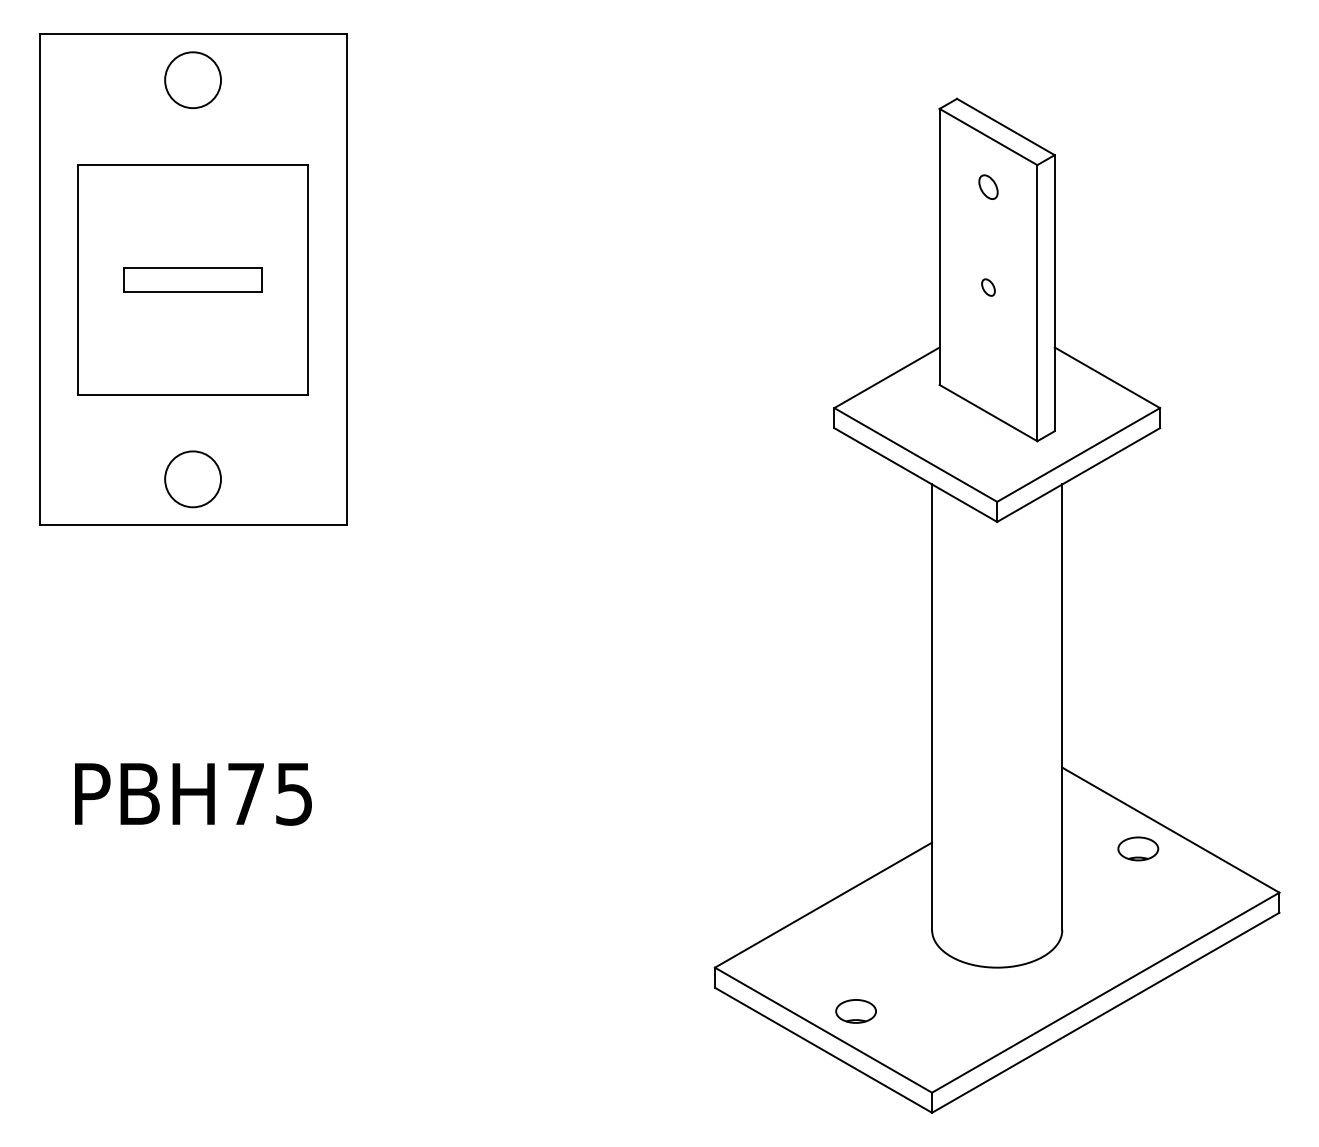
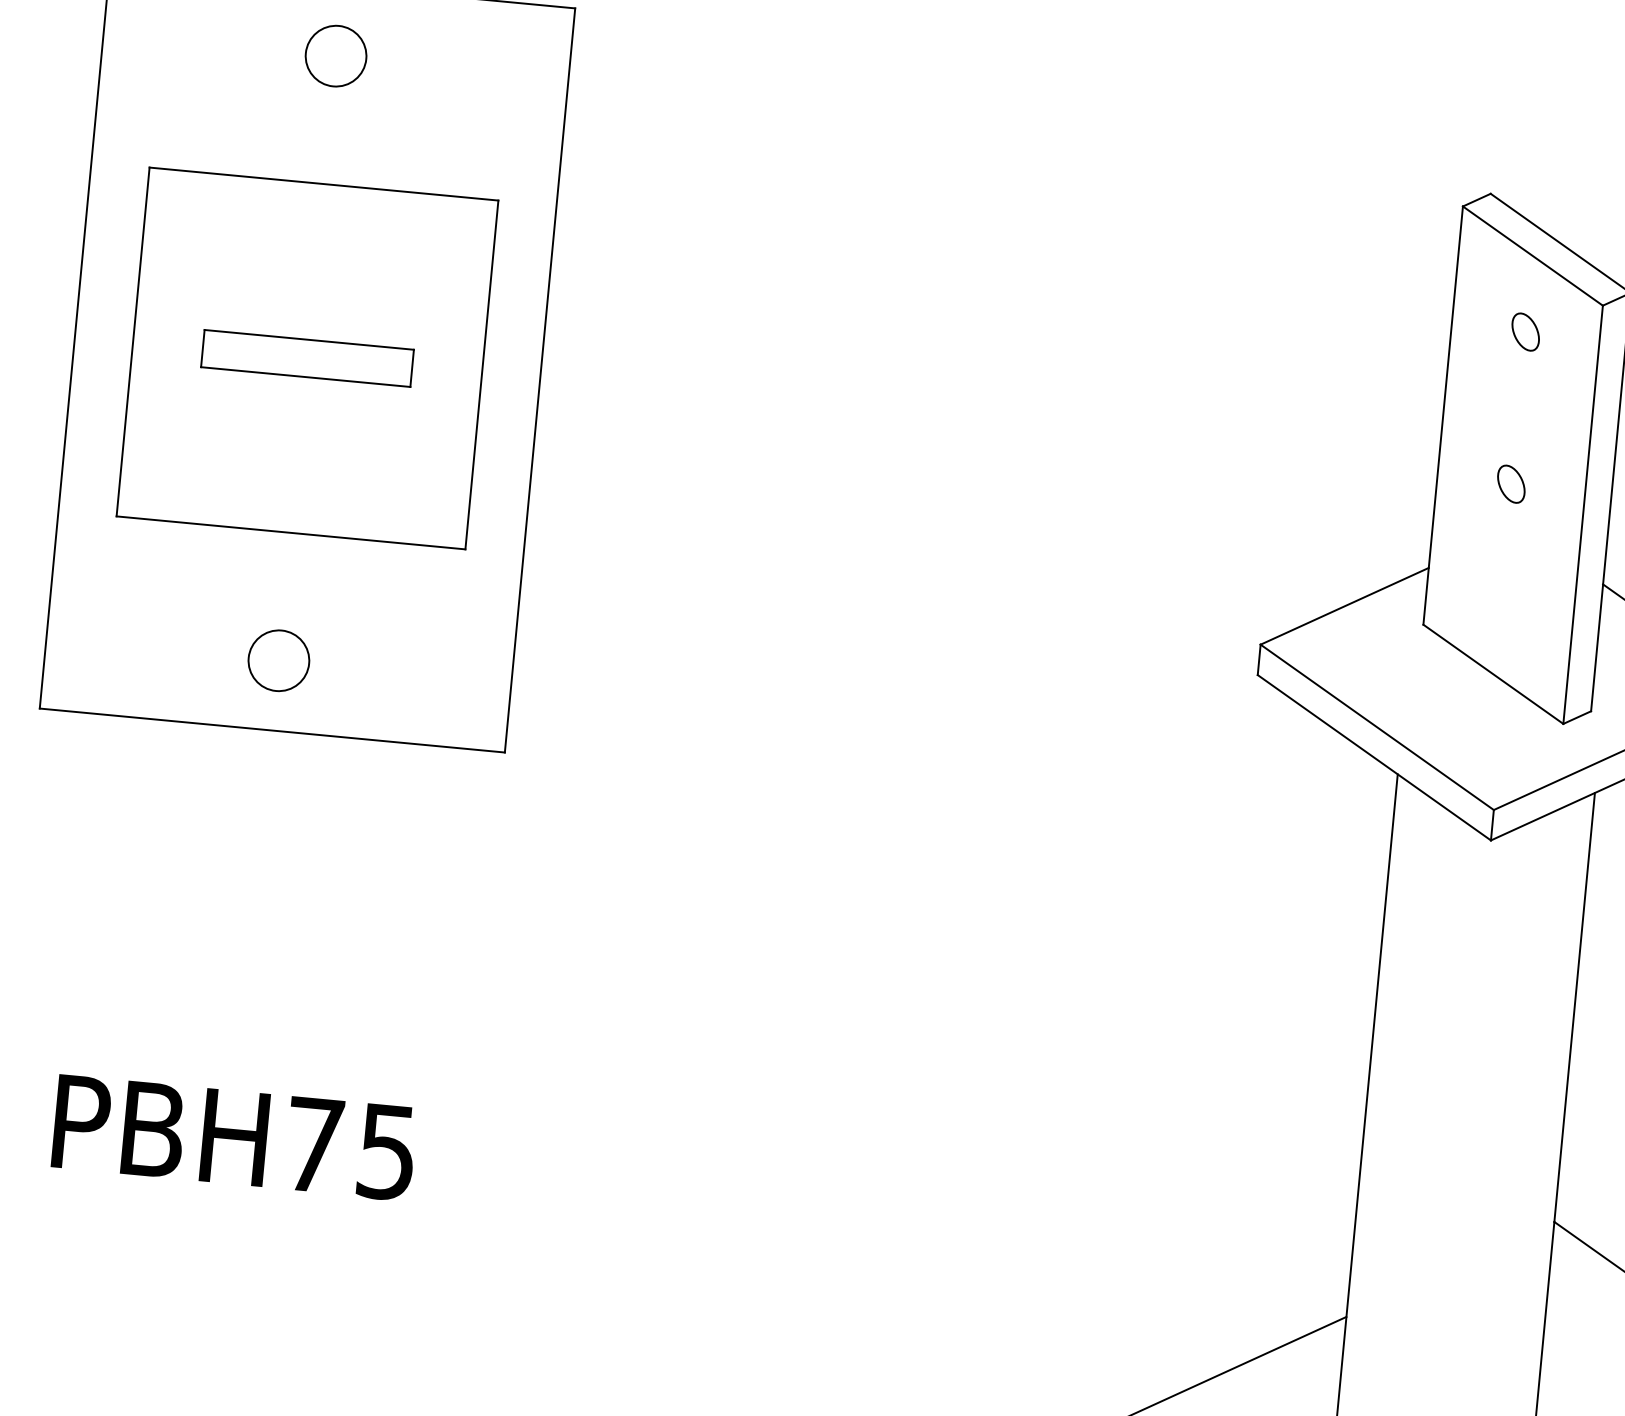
circle: (193, 80) -> (336, 56), size x0.71
part: (988, 287) -> (1511, 484), size x1.43
circle: (193, 479) -> (279, 661), size x0.71

